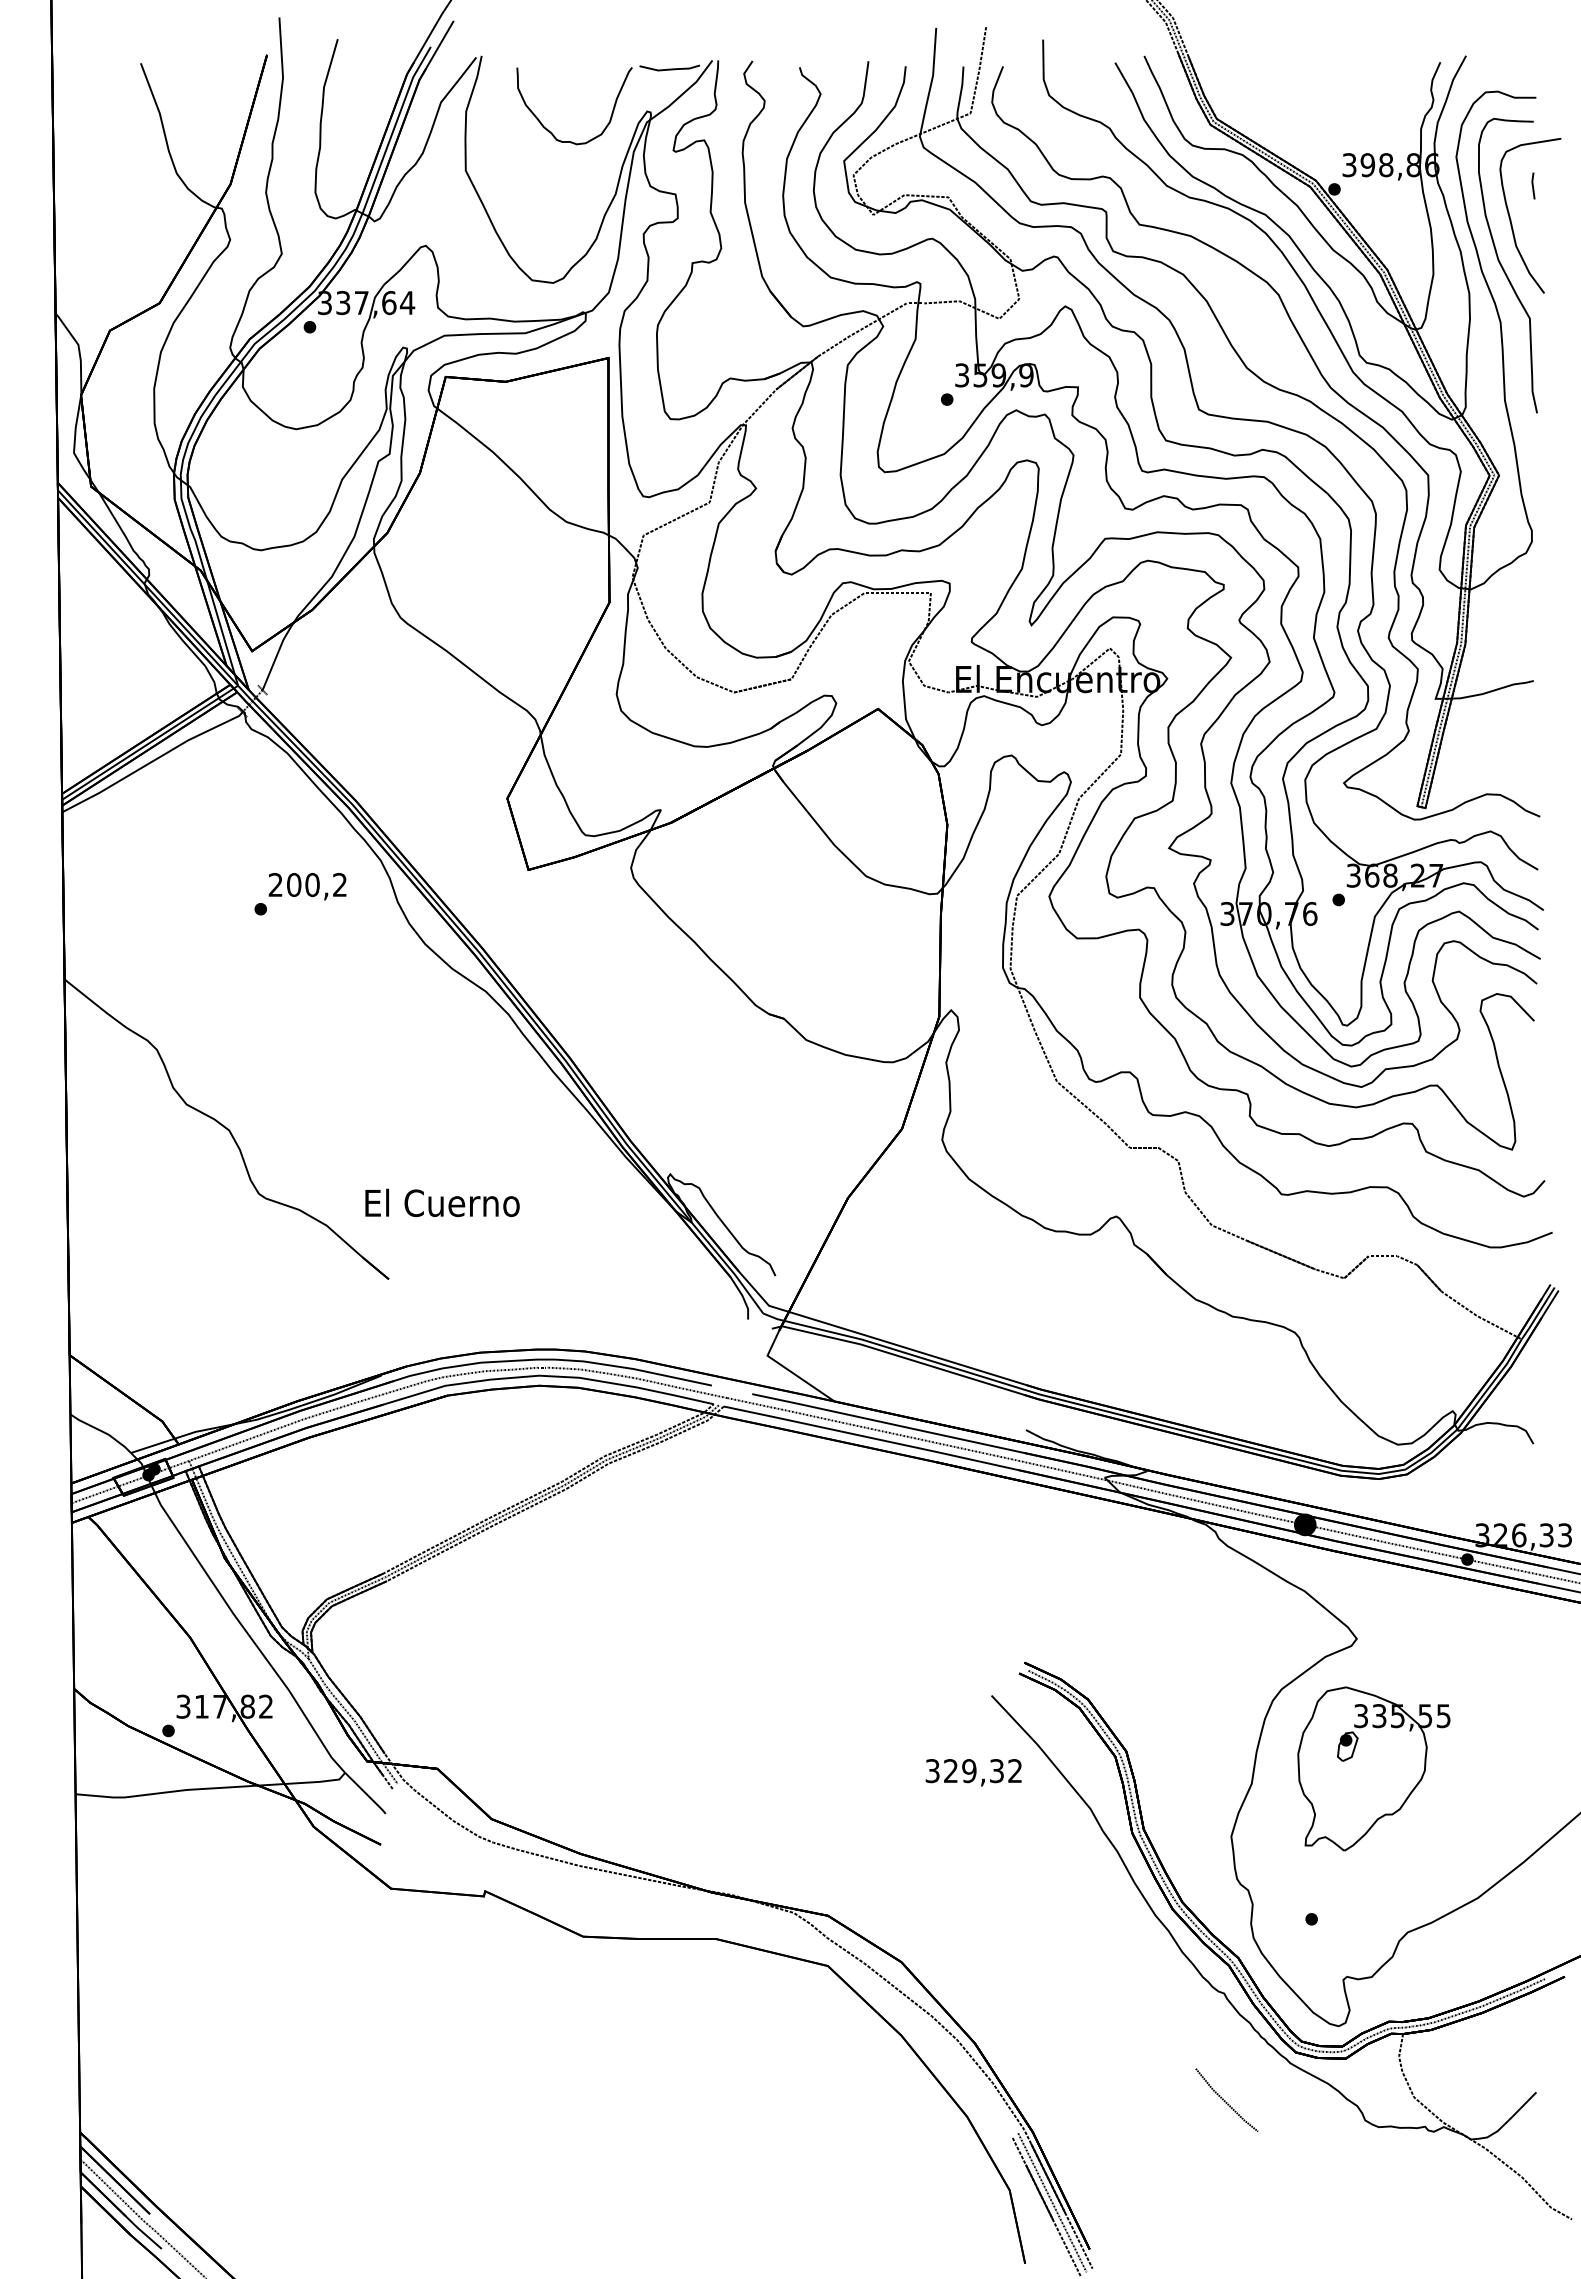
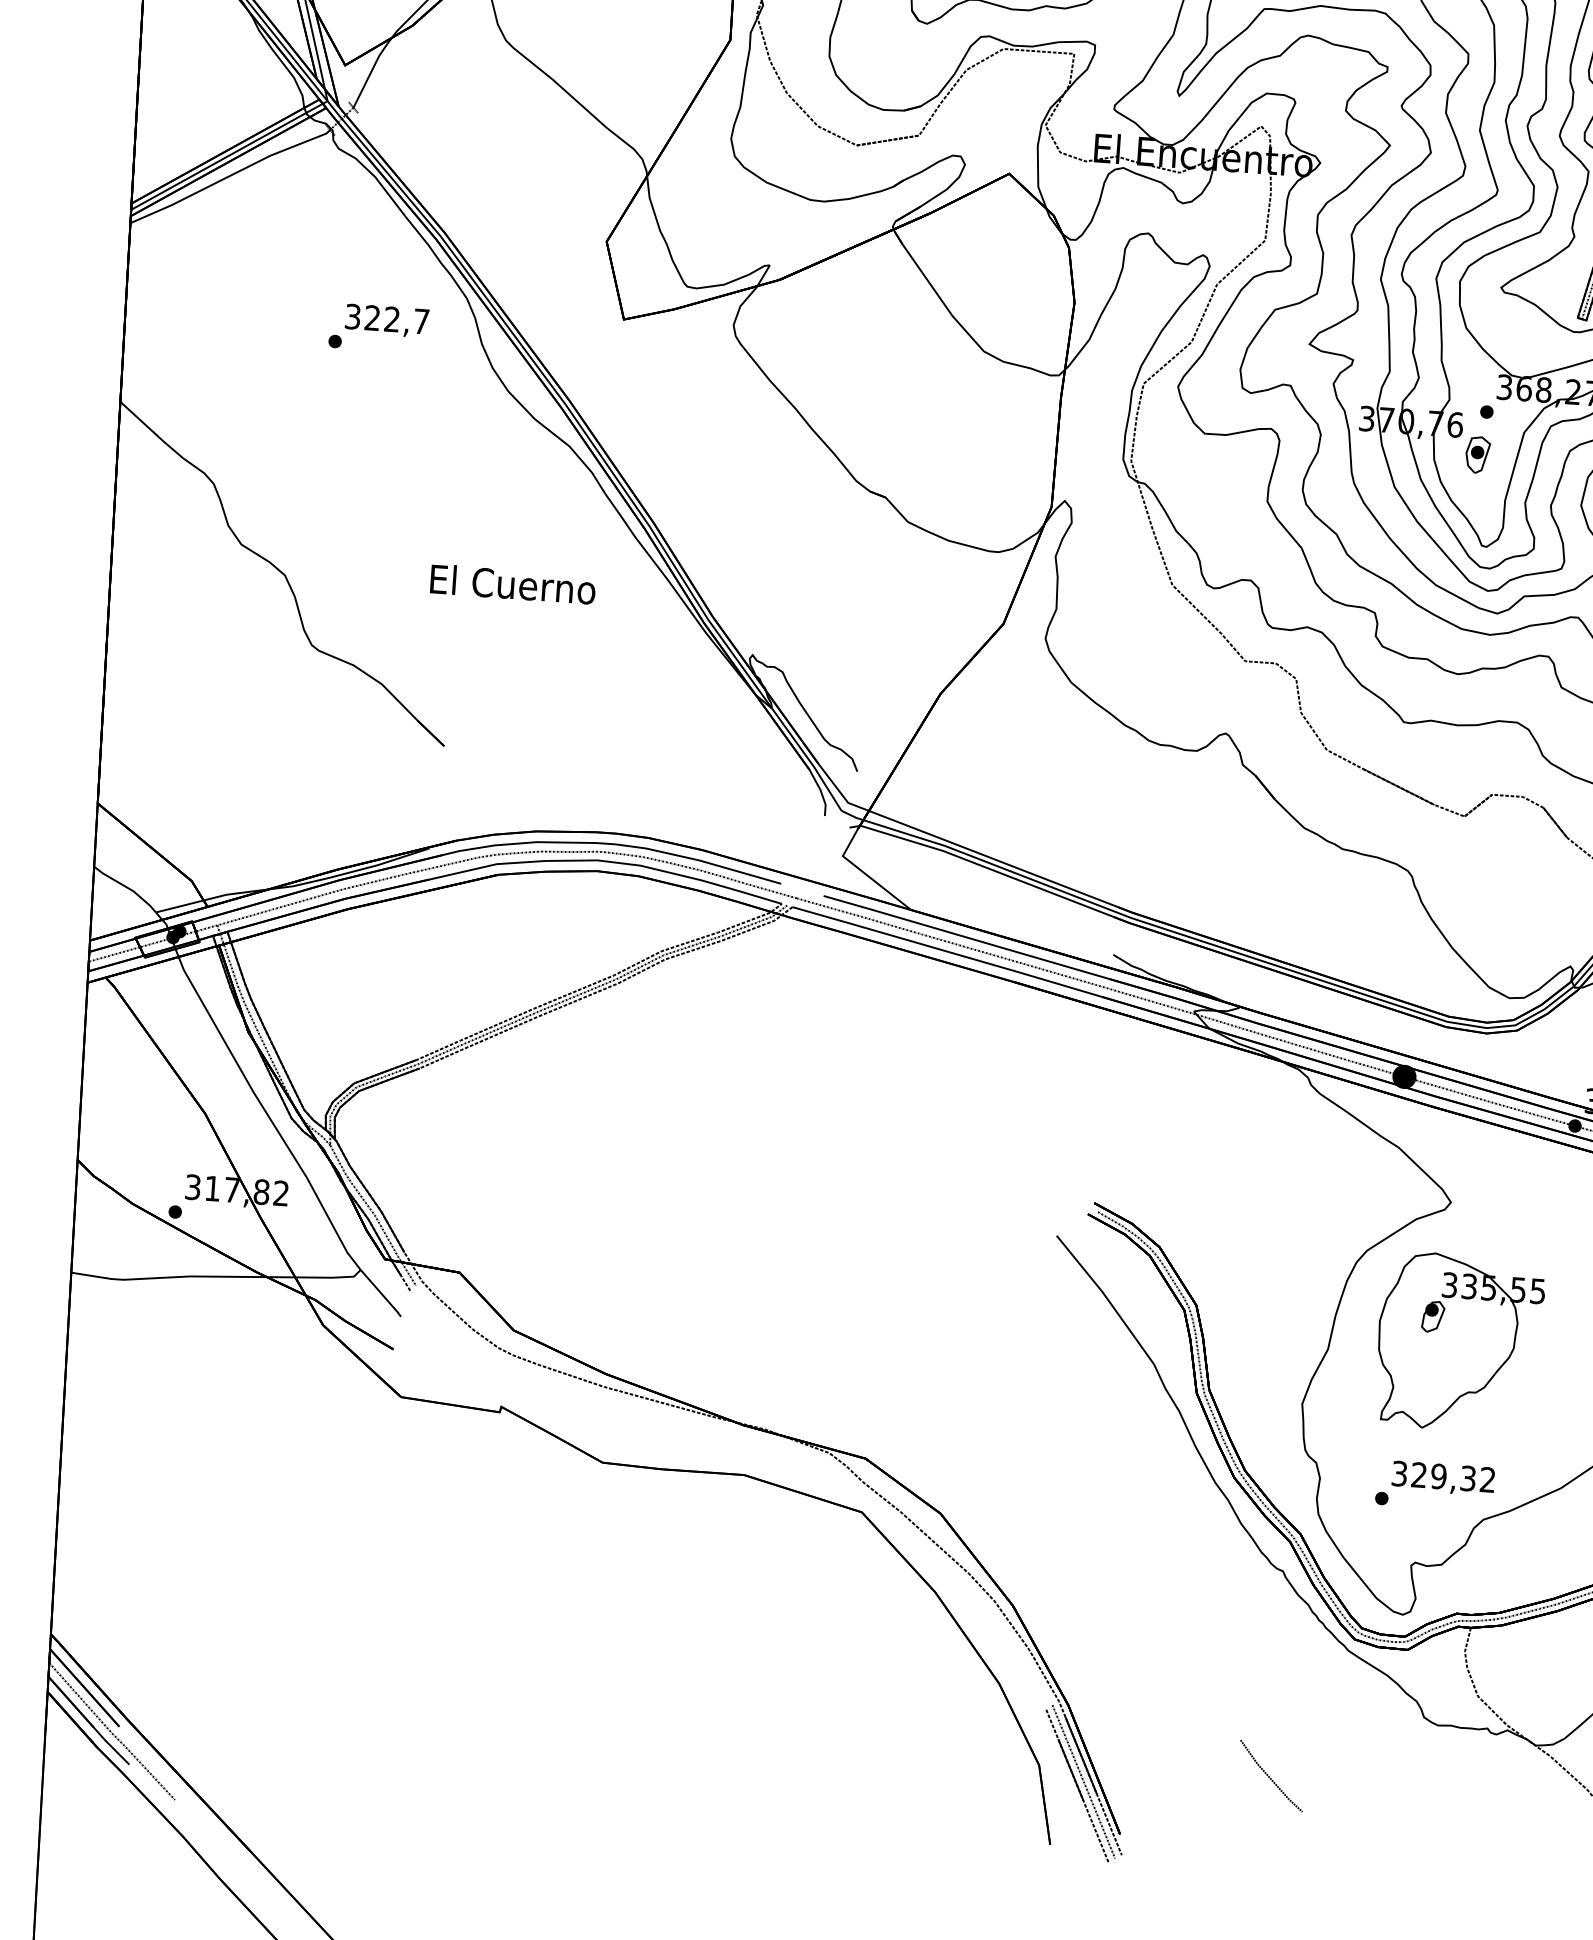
text: (307, 885) -> (386, 319), 200,2 -> 322,7
part: (1332, 940) -> (1477, 454), added
text: (442, 1202) -> (513, 583), moved
text: (973, 1772) -> (1443, 1478), moved
line: (1225, 2100) -> (1269, 1776), moved

